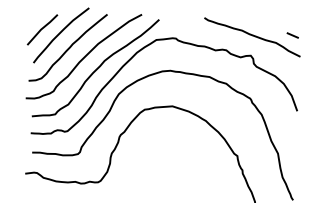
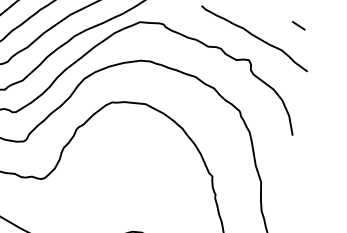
line: (292, 35) -> (298, 25), moved

